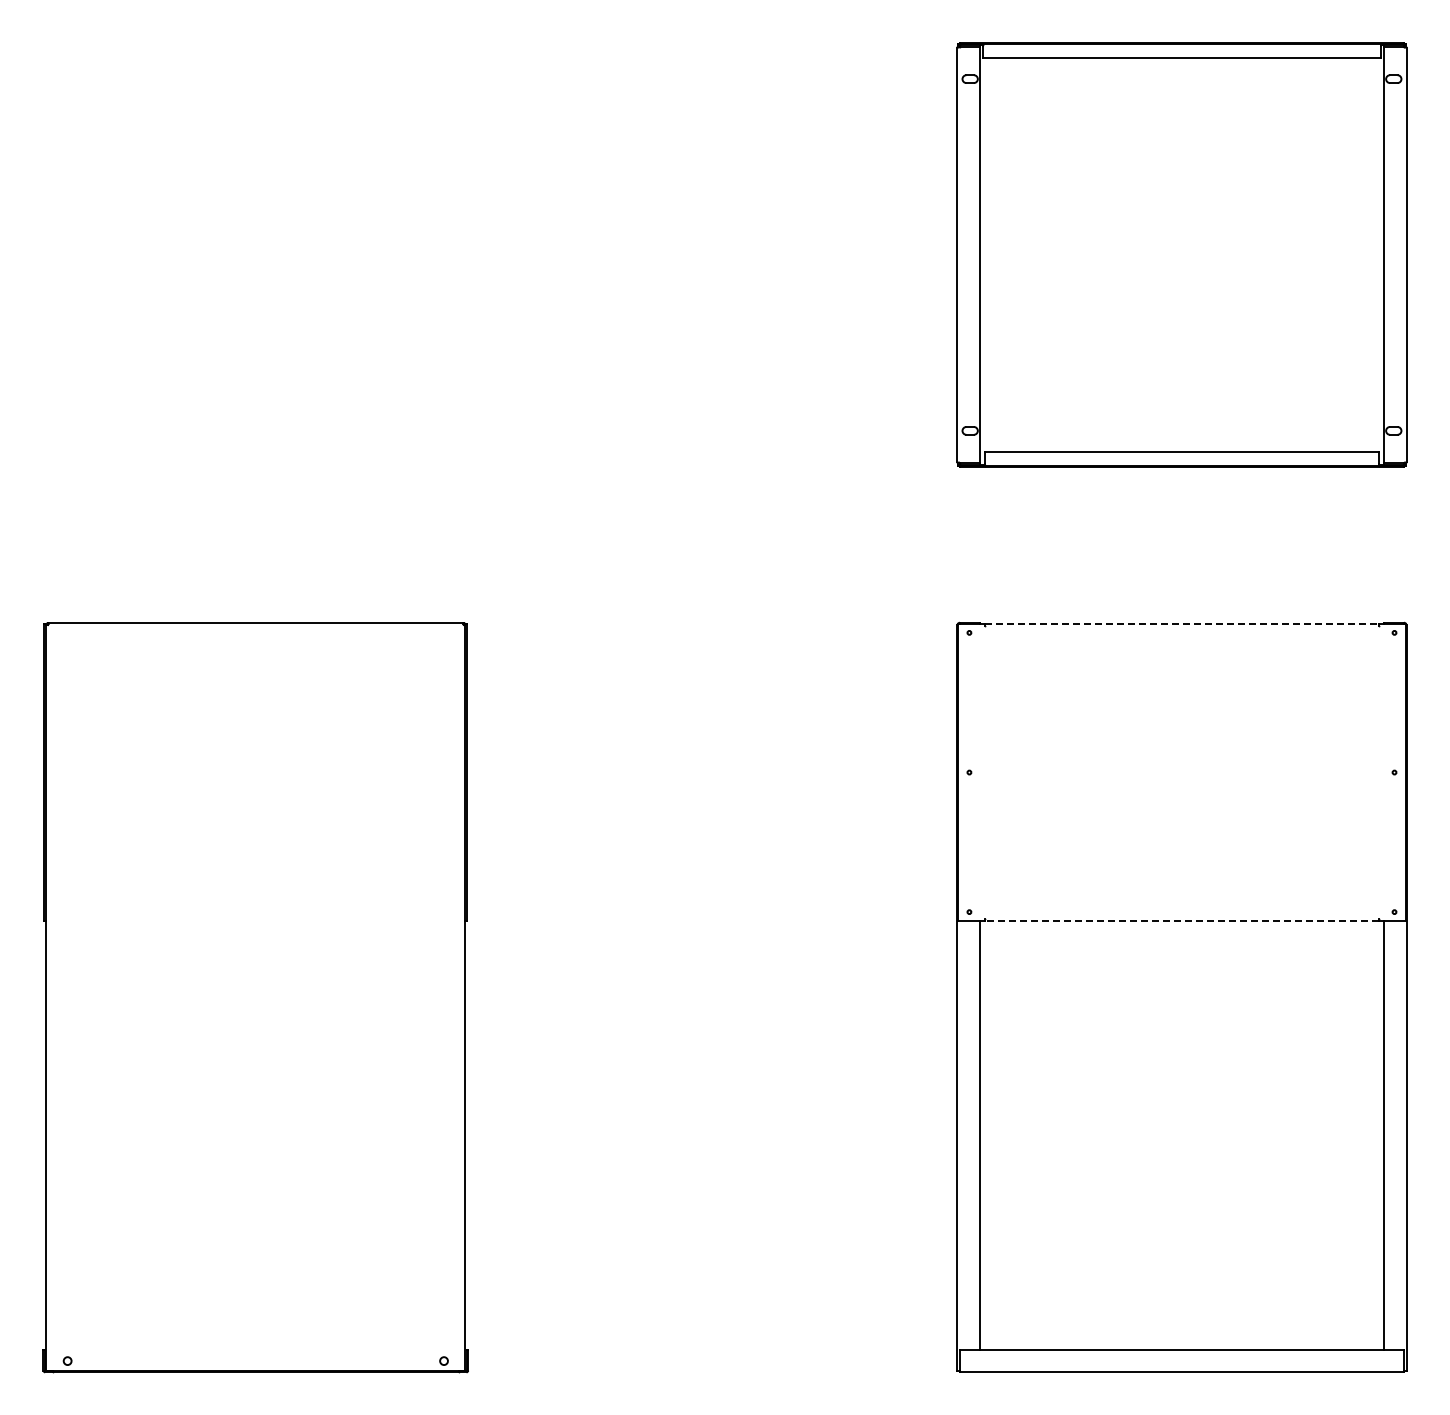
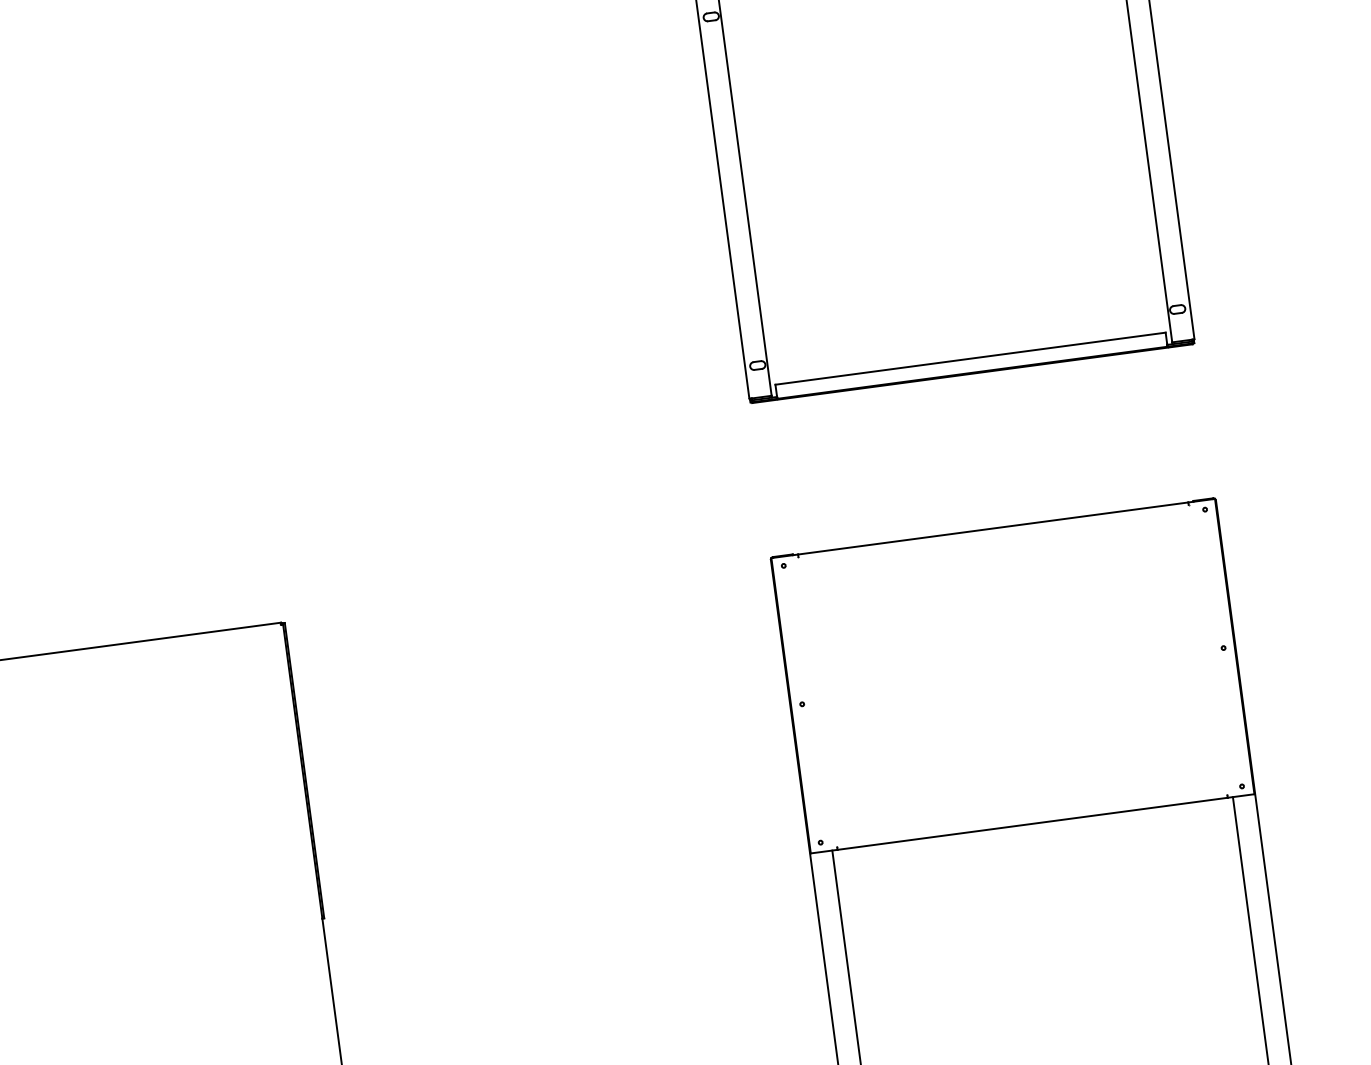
line: (1181, 623) -> (992, 528), dashed -> solid
line: (1181, 921) -> (1032, 823), dashed -> solid

